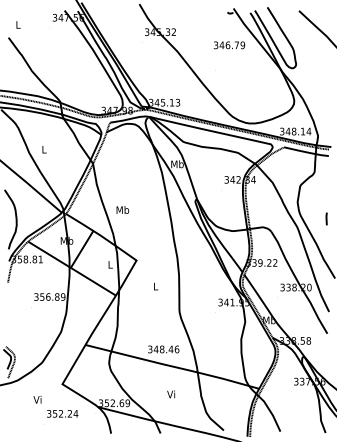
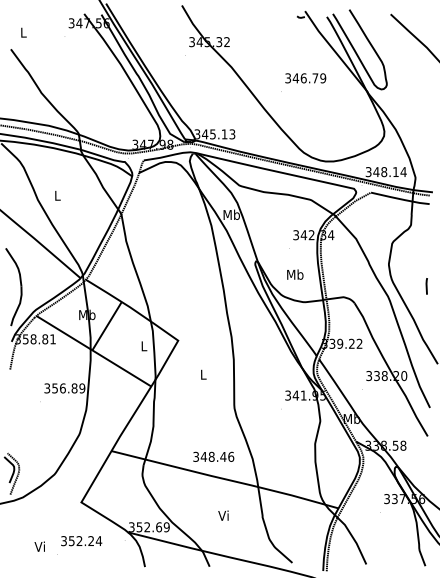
text: (229, 45) -> (305, 78), moved
text: (122, 209) -> (295, 274), moved
text: (37, 399) -> (39, 546), moved

